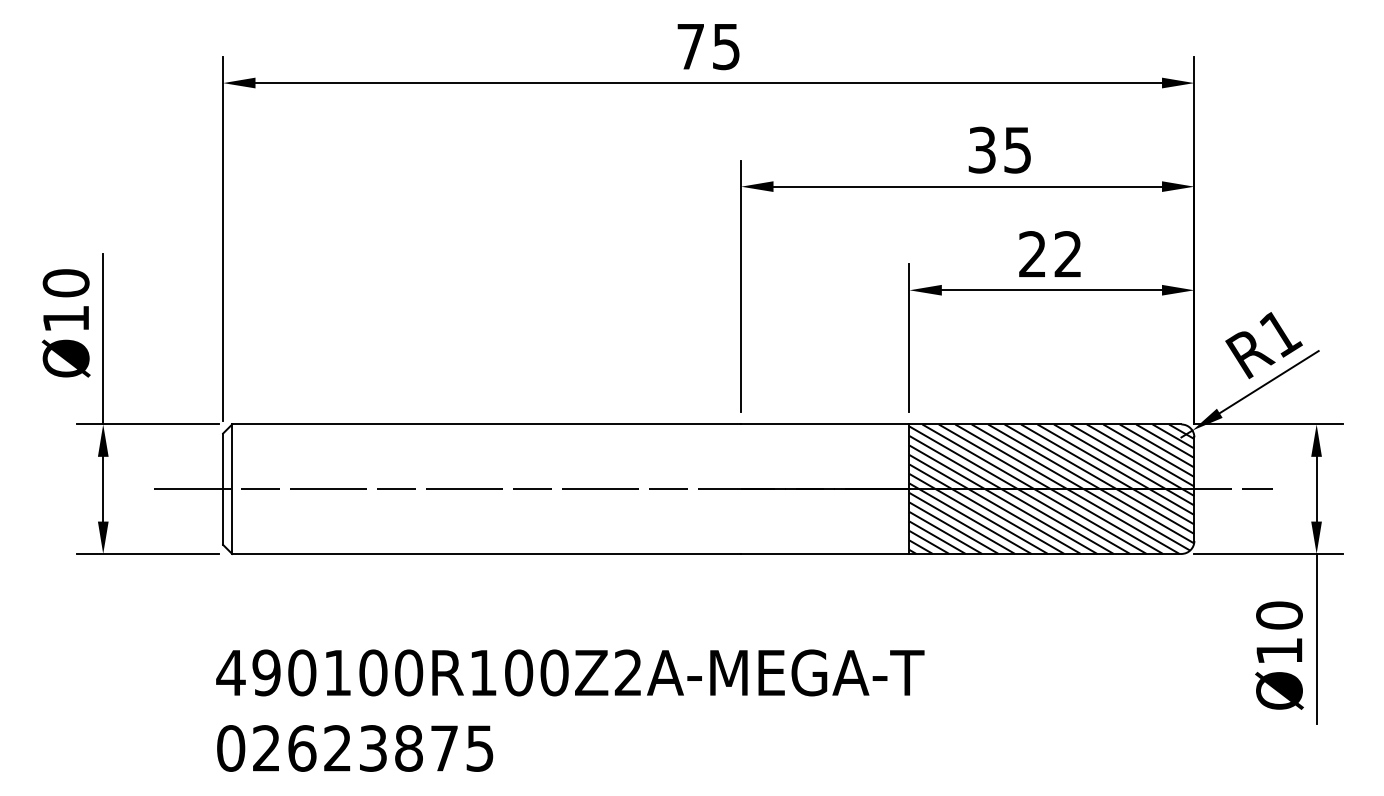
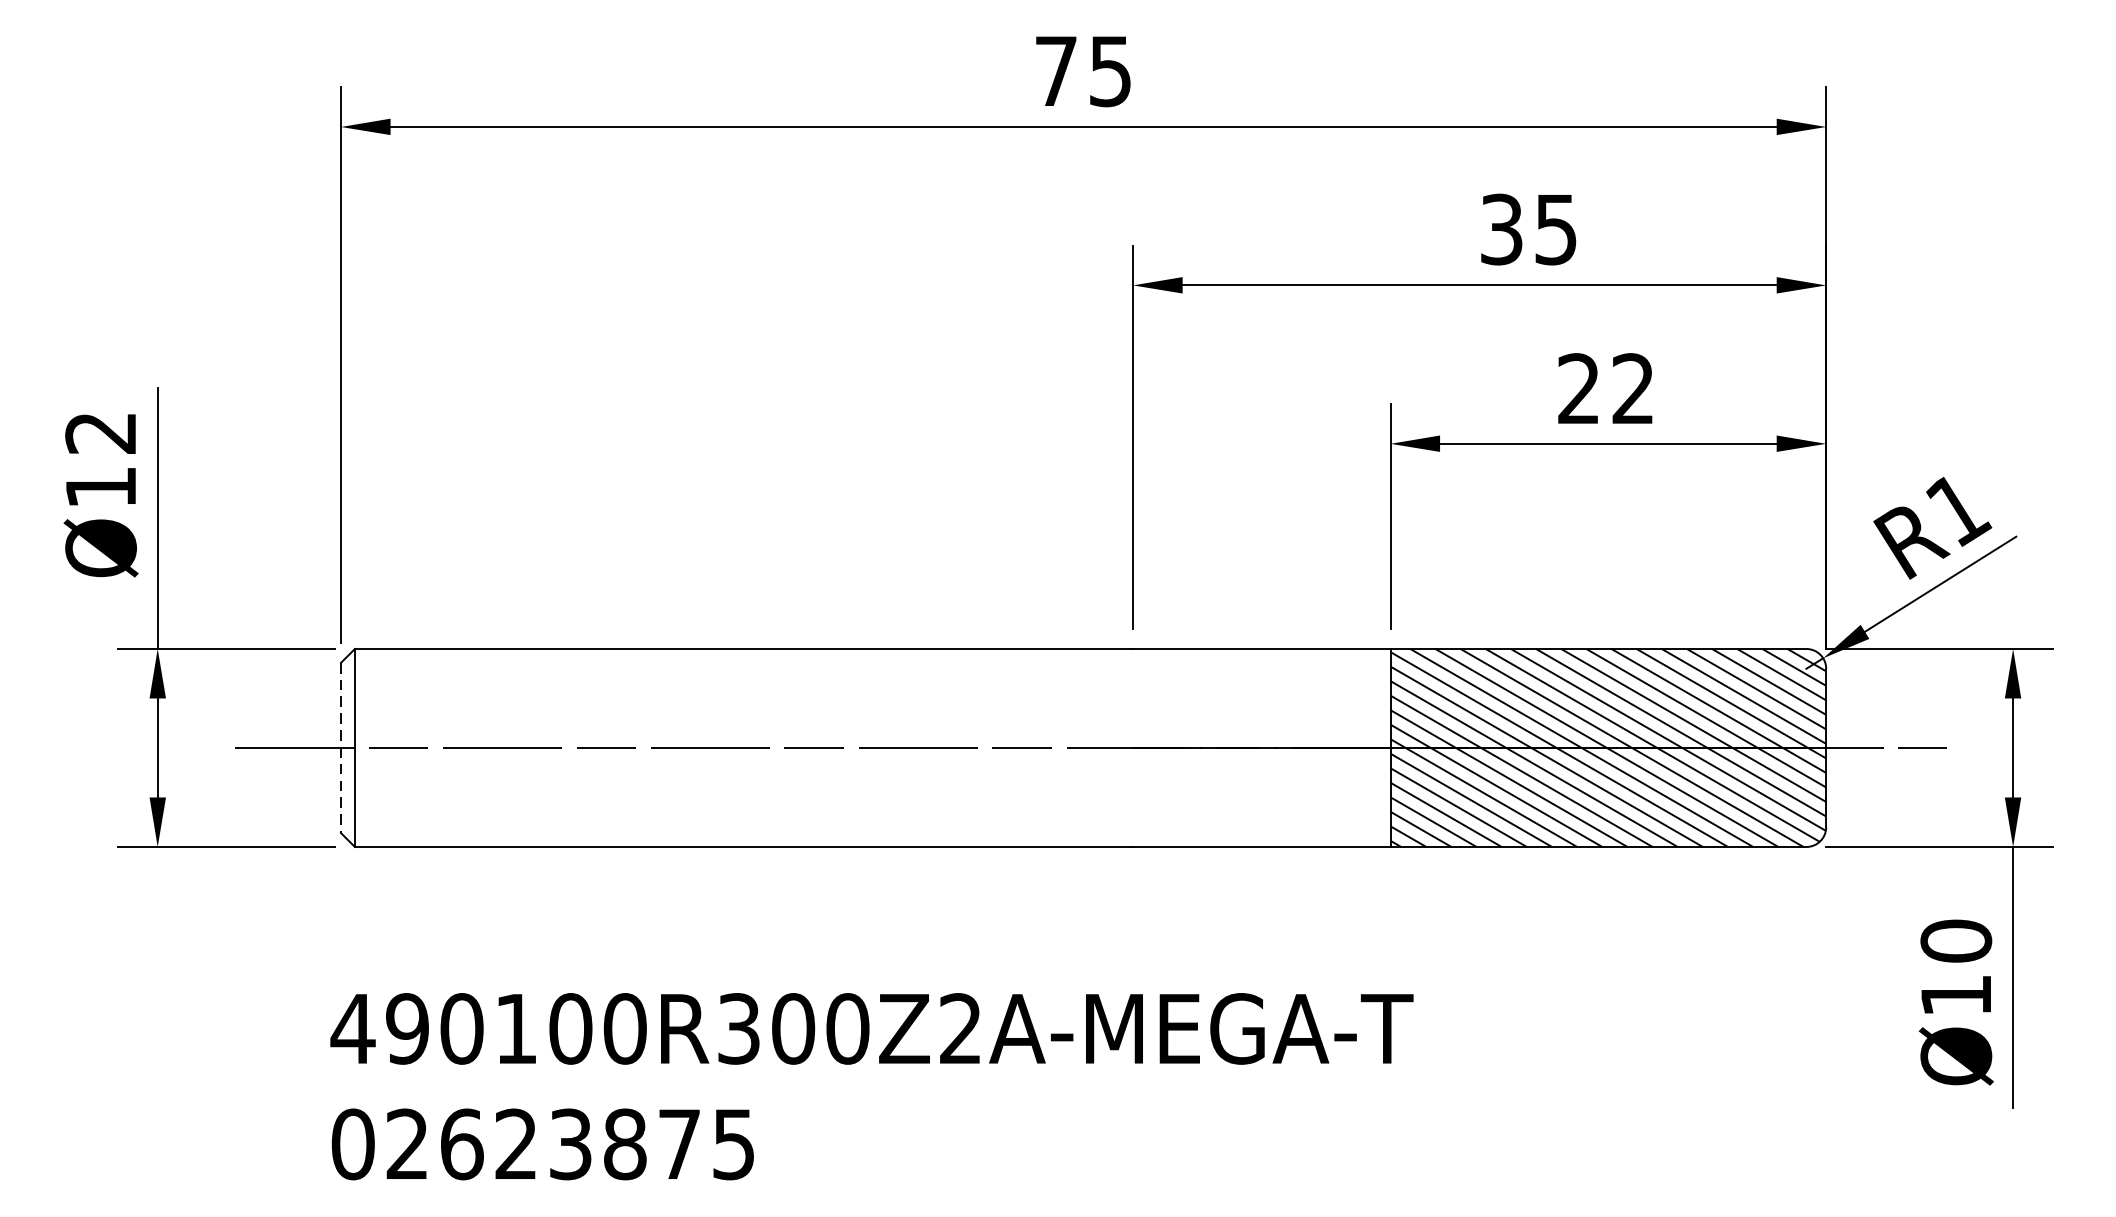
text: (65, 283) -> (100, 433), Ø10 -> Ø12
line: (223, 489) -> (341, 748), solid -> dashed
text: (483, 672) -> (739, 1028), 490100R100Z2A-MEGA-T -> 490100R300Z2A-MEGA-T

